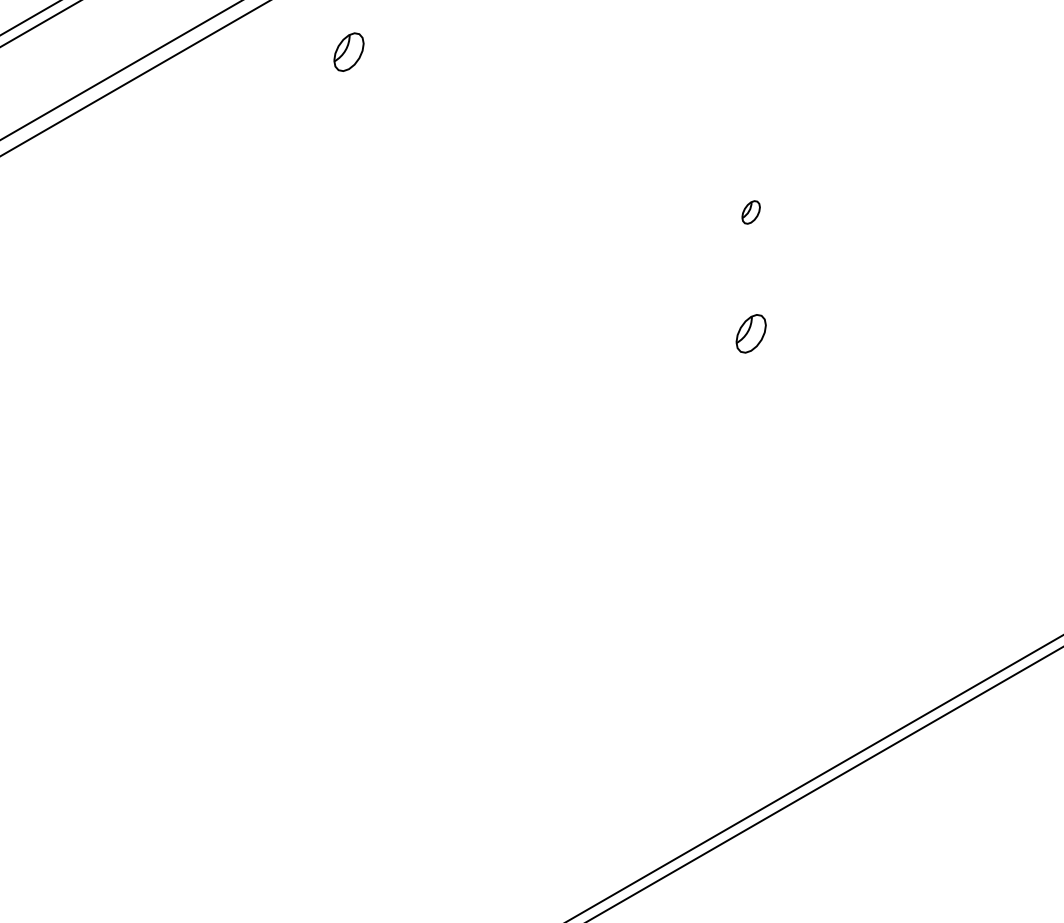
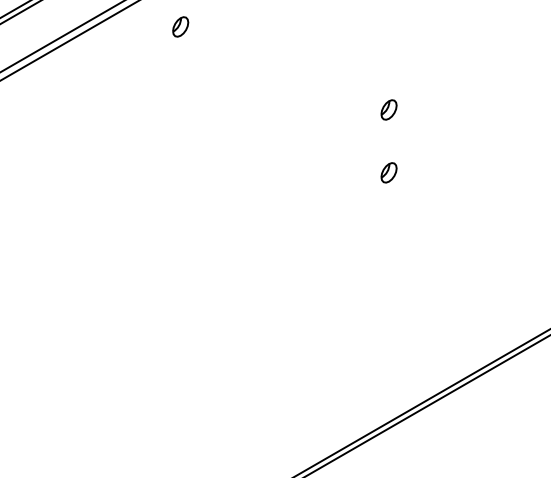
part: (750, 211) -> (388, 109), size x1.67

